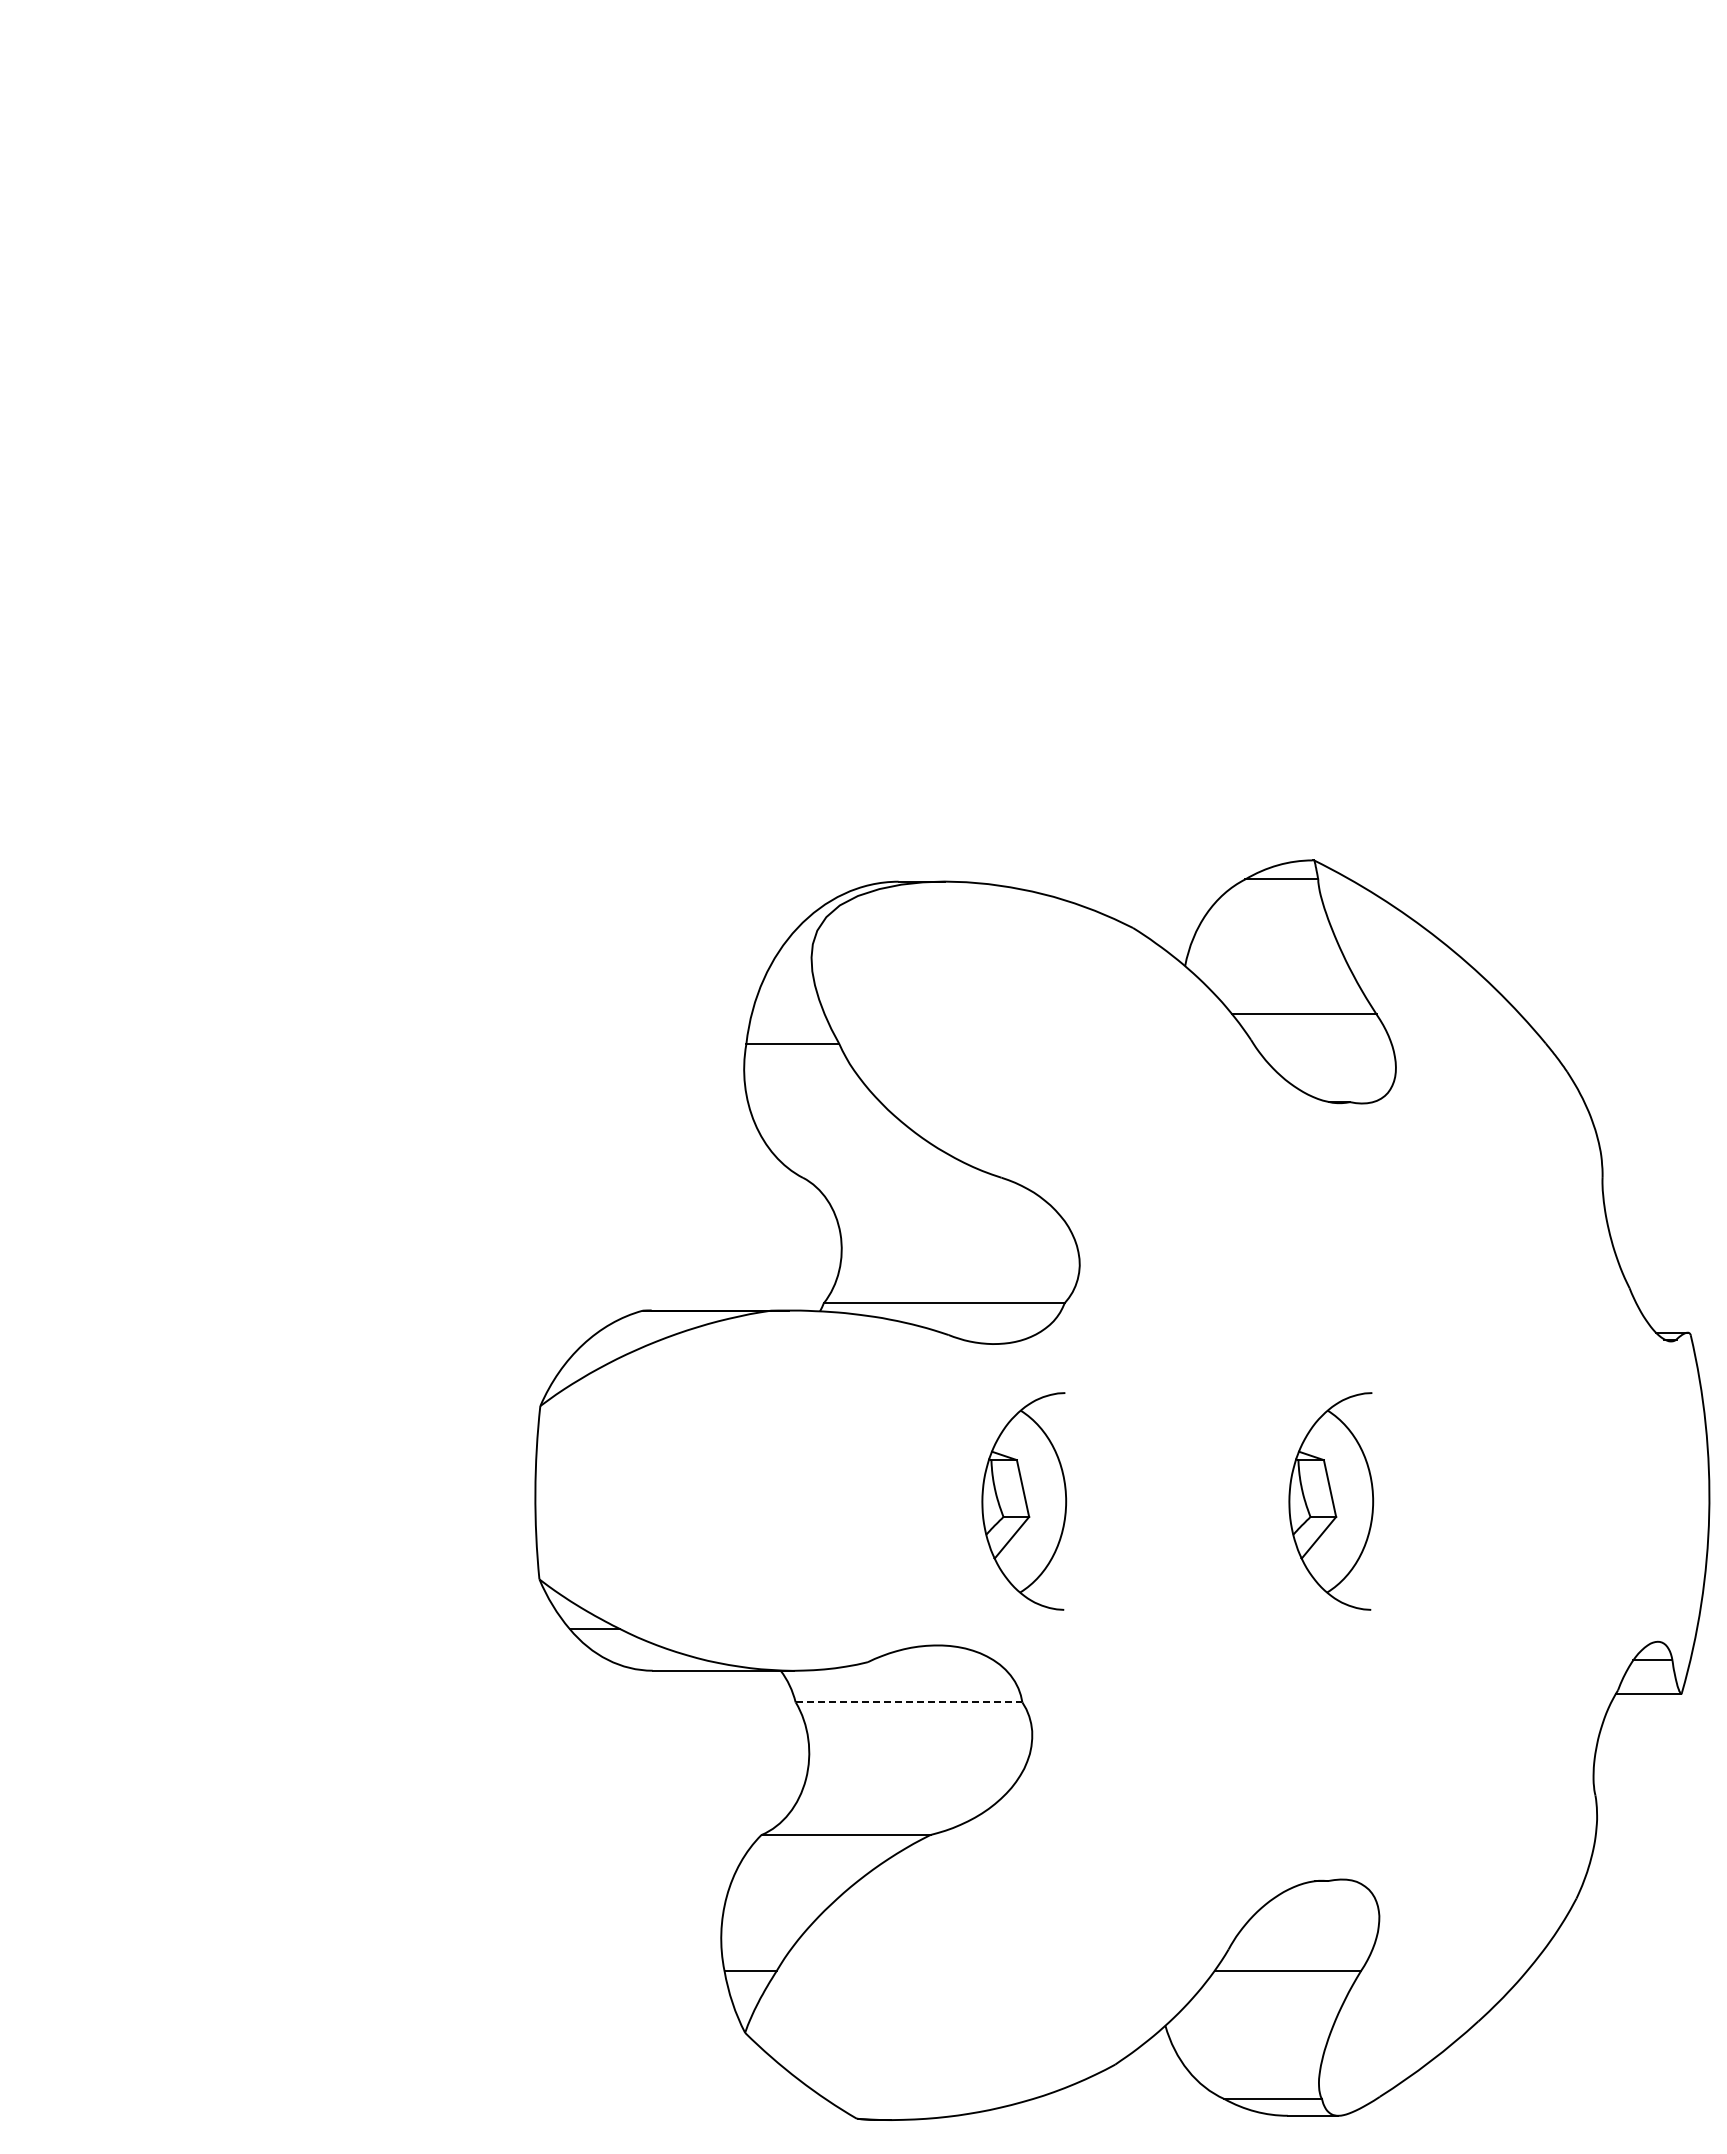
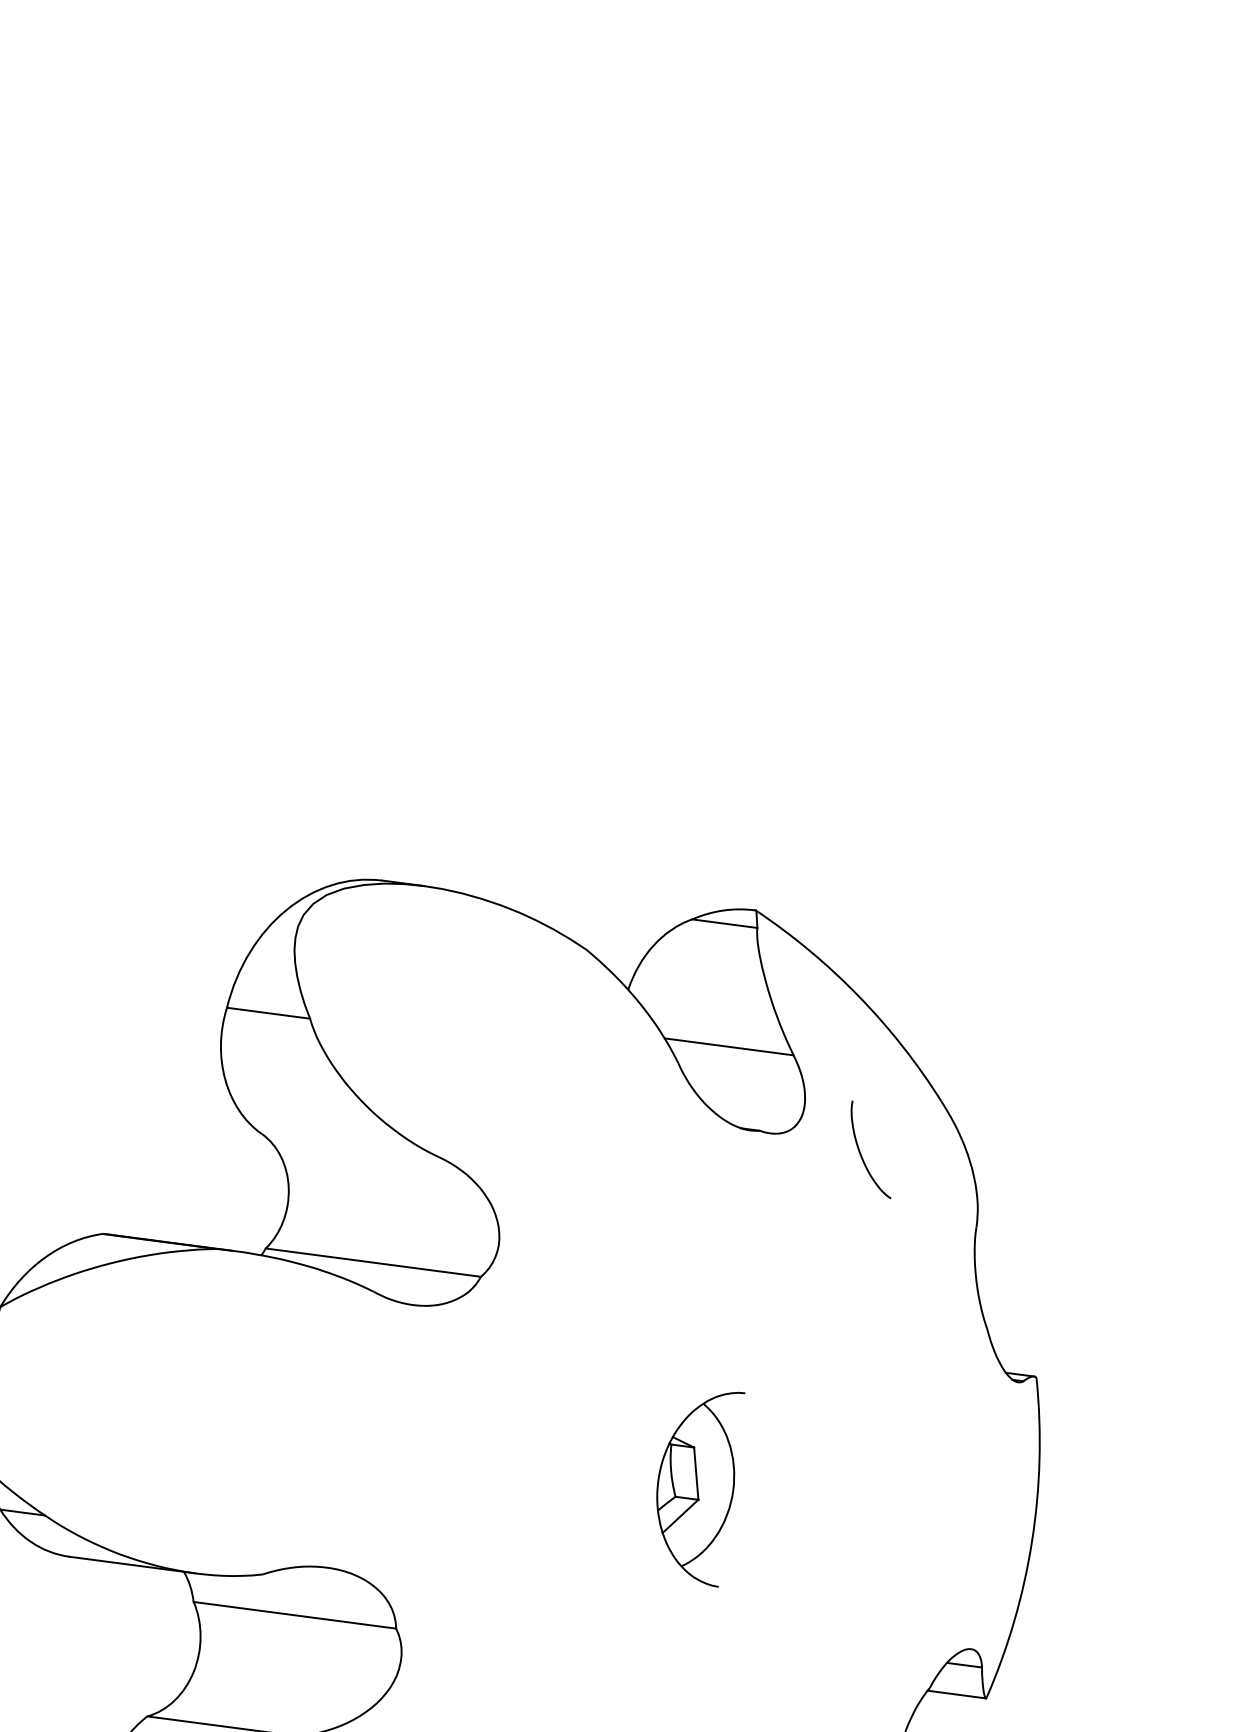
curve: (1466, 1114) -> (862, 1155), added
part: (1024, 1501) -> (421, 1449), removed
line: (909, 1702) -> (295, 1615), dashed -> solid

